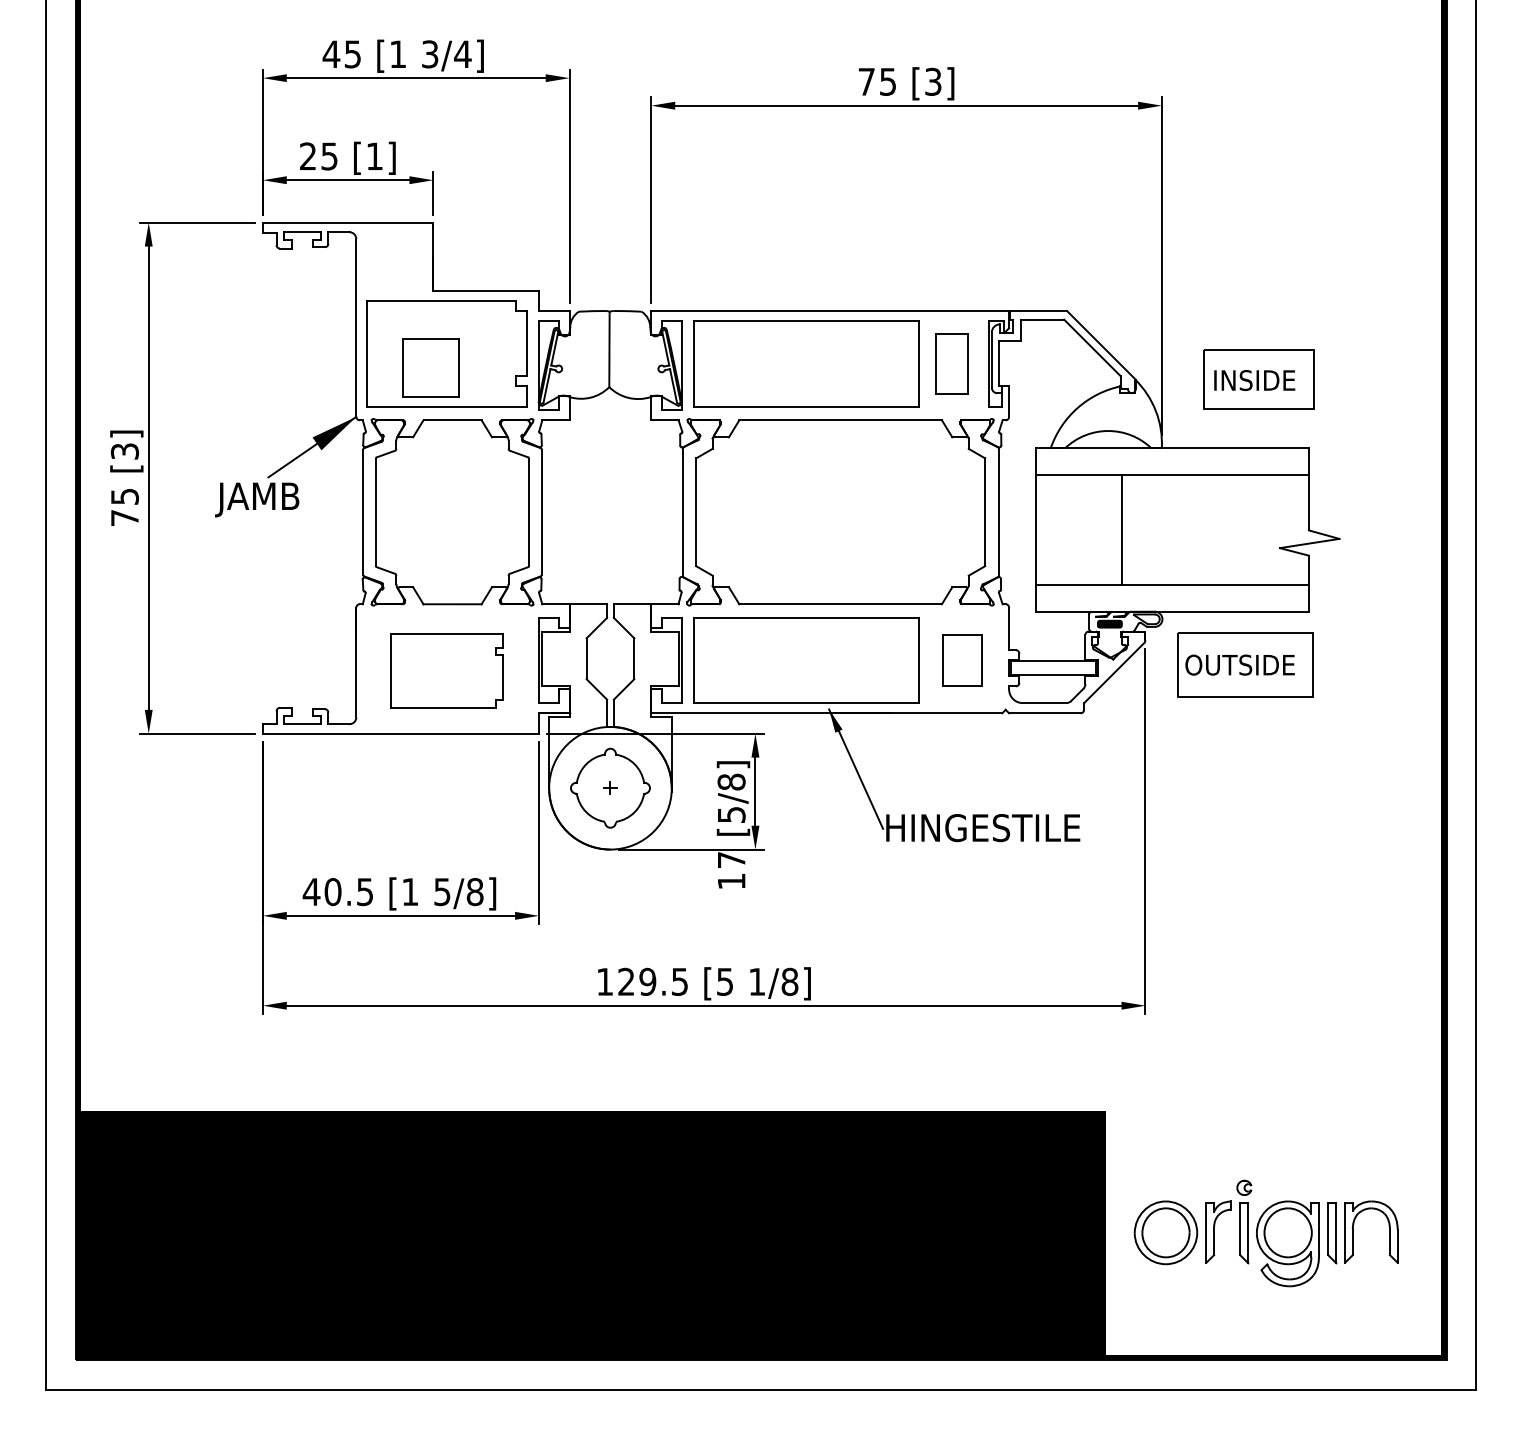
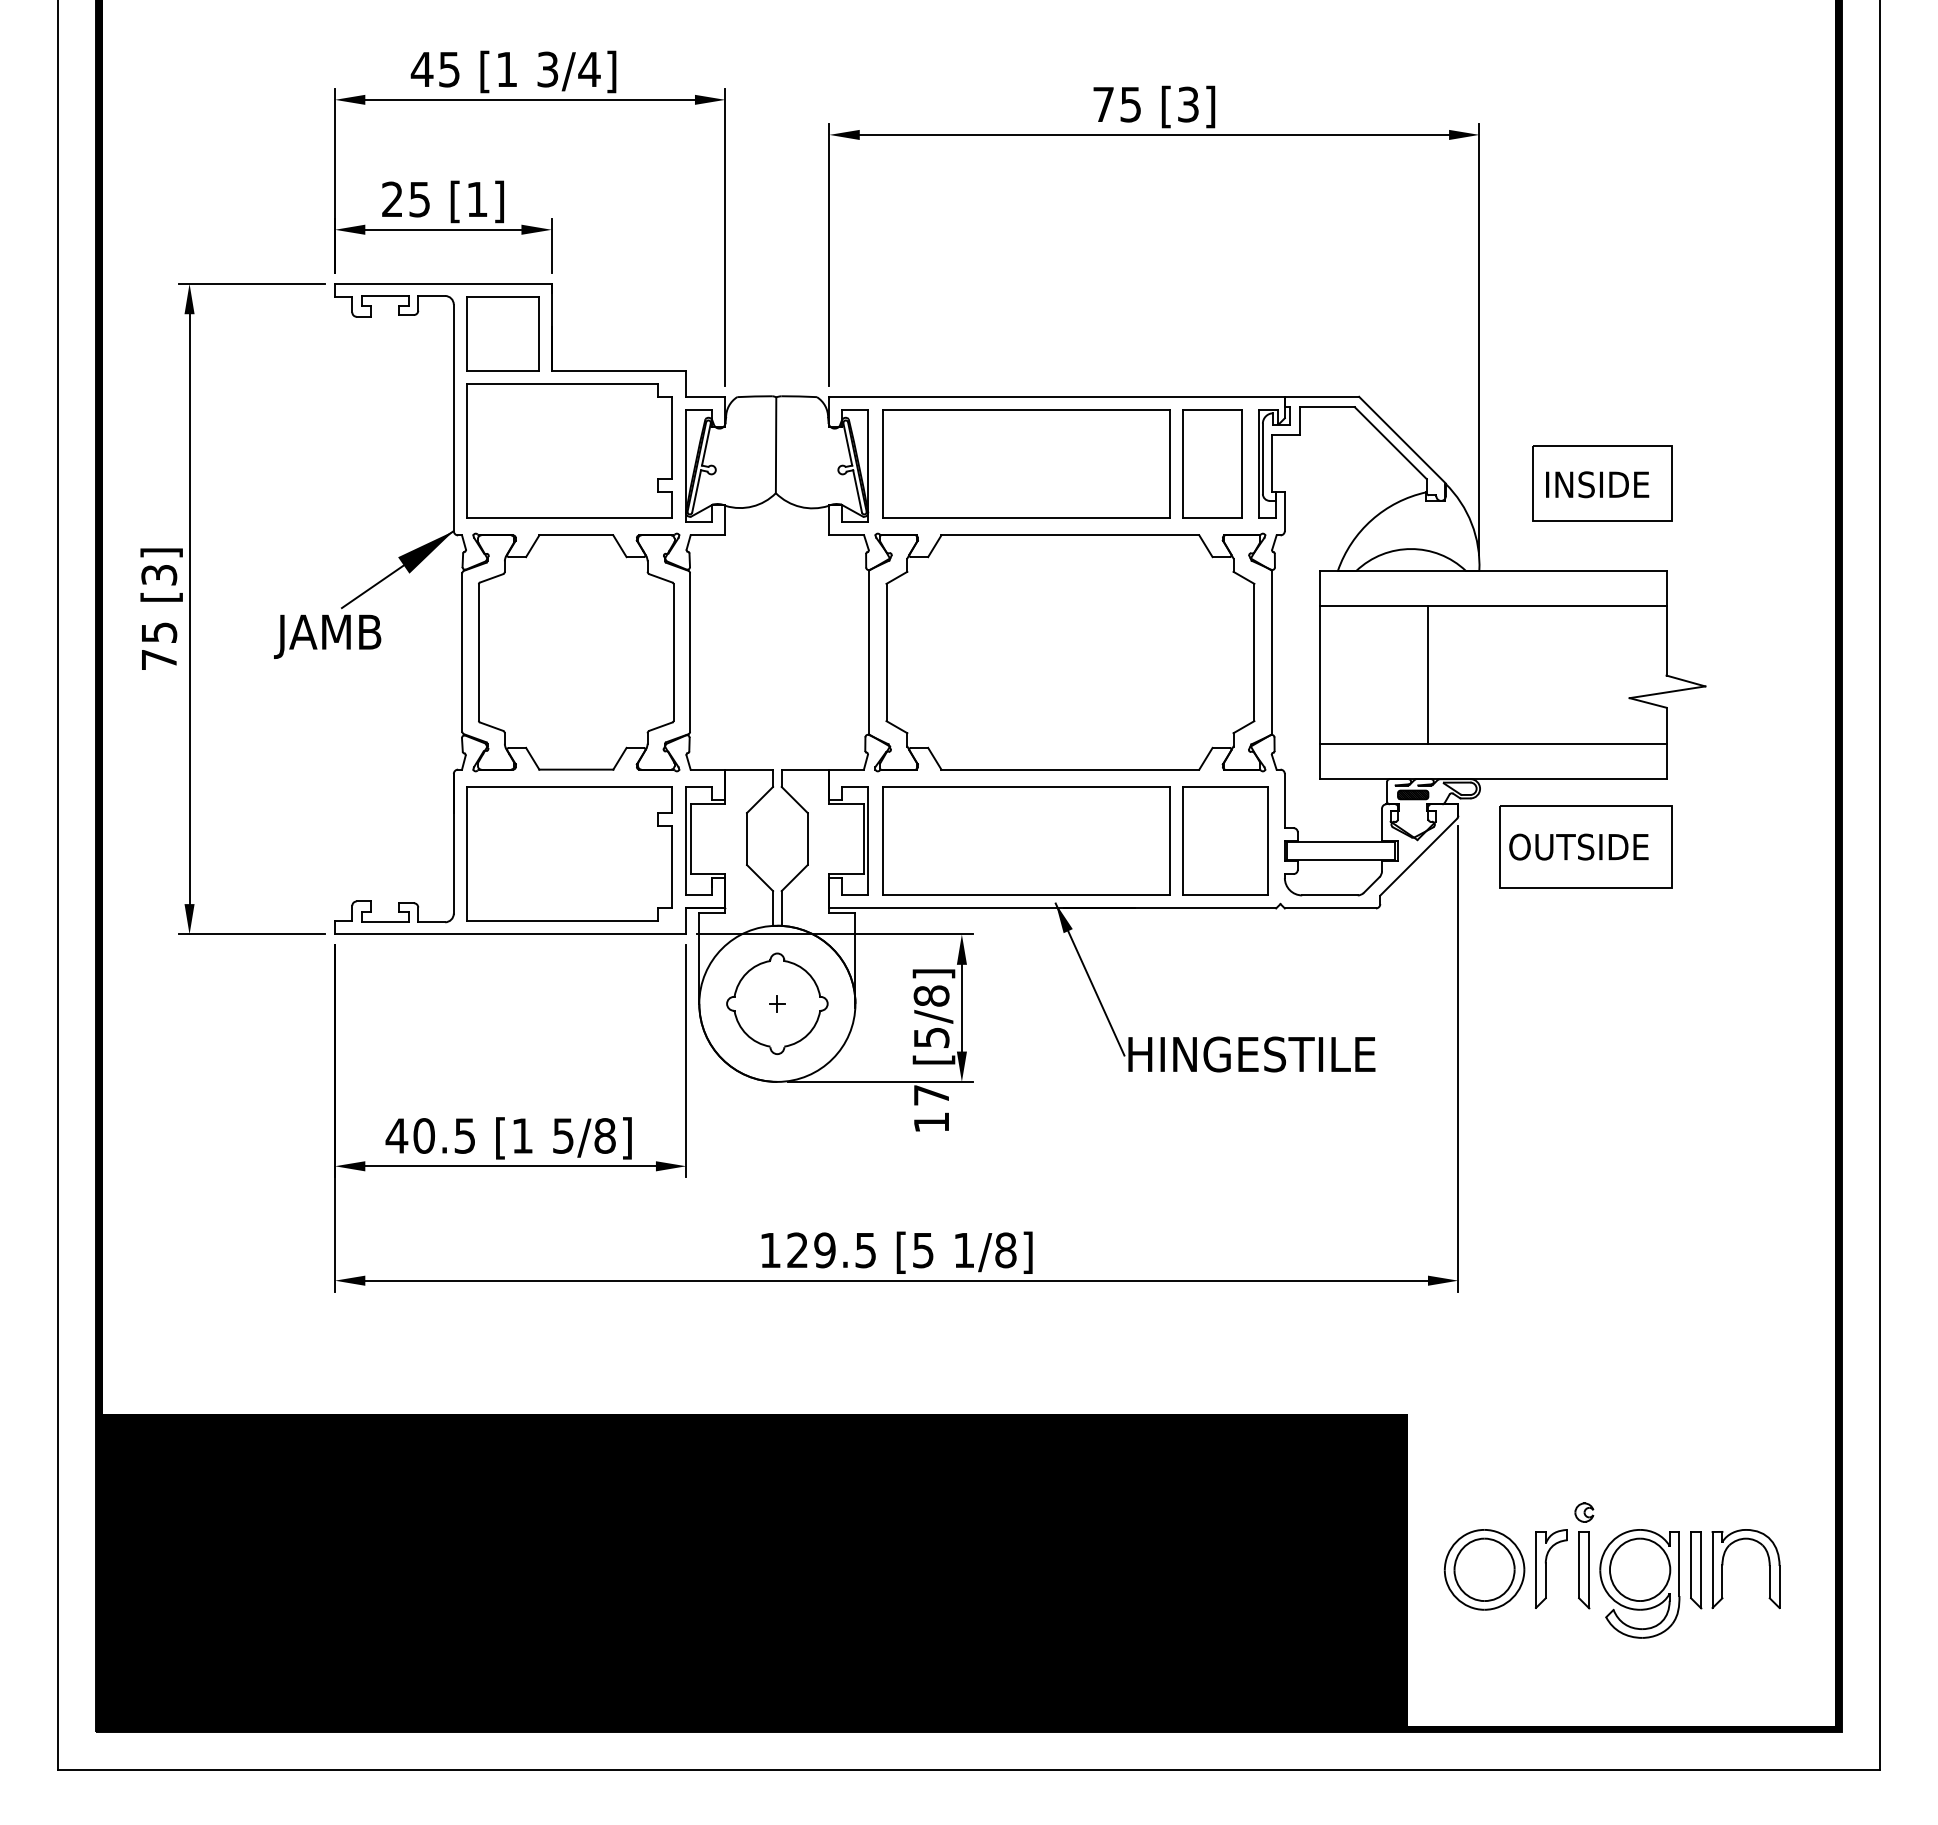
part: (952, 363) -> (1212, 463), size x1.43
part: (430, 367) -> (502, 333), moved
part: (962, 659) -> (1225, 840), size x1.67
part: (447, 670) -> (569, 853), size x1.43

